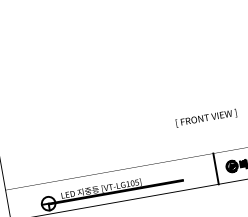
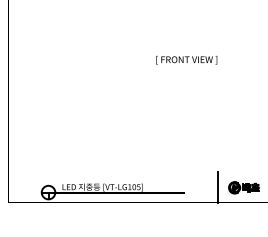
text: (206, 118) -> (186, 60), moved

